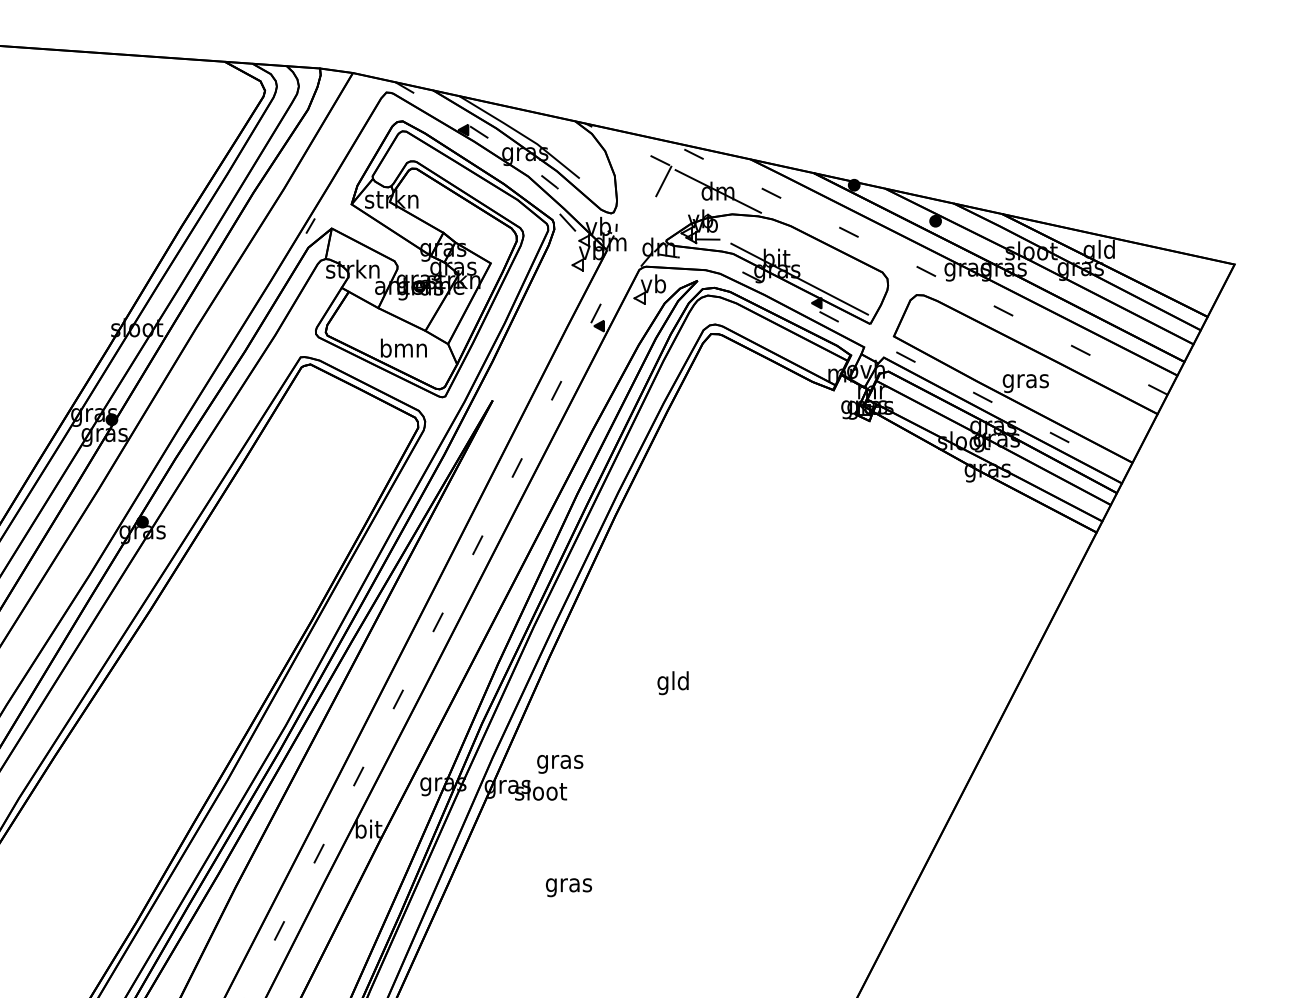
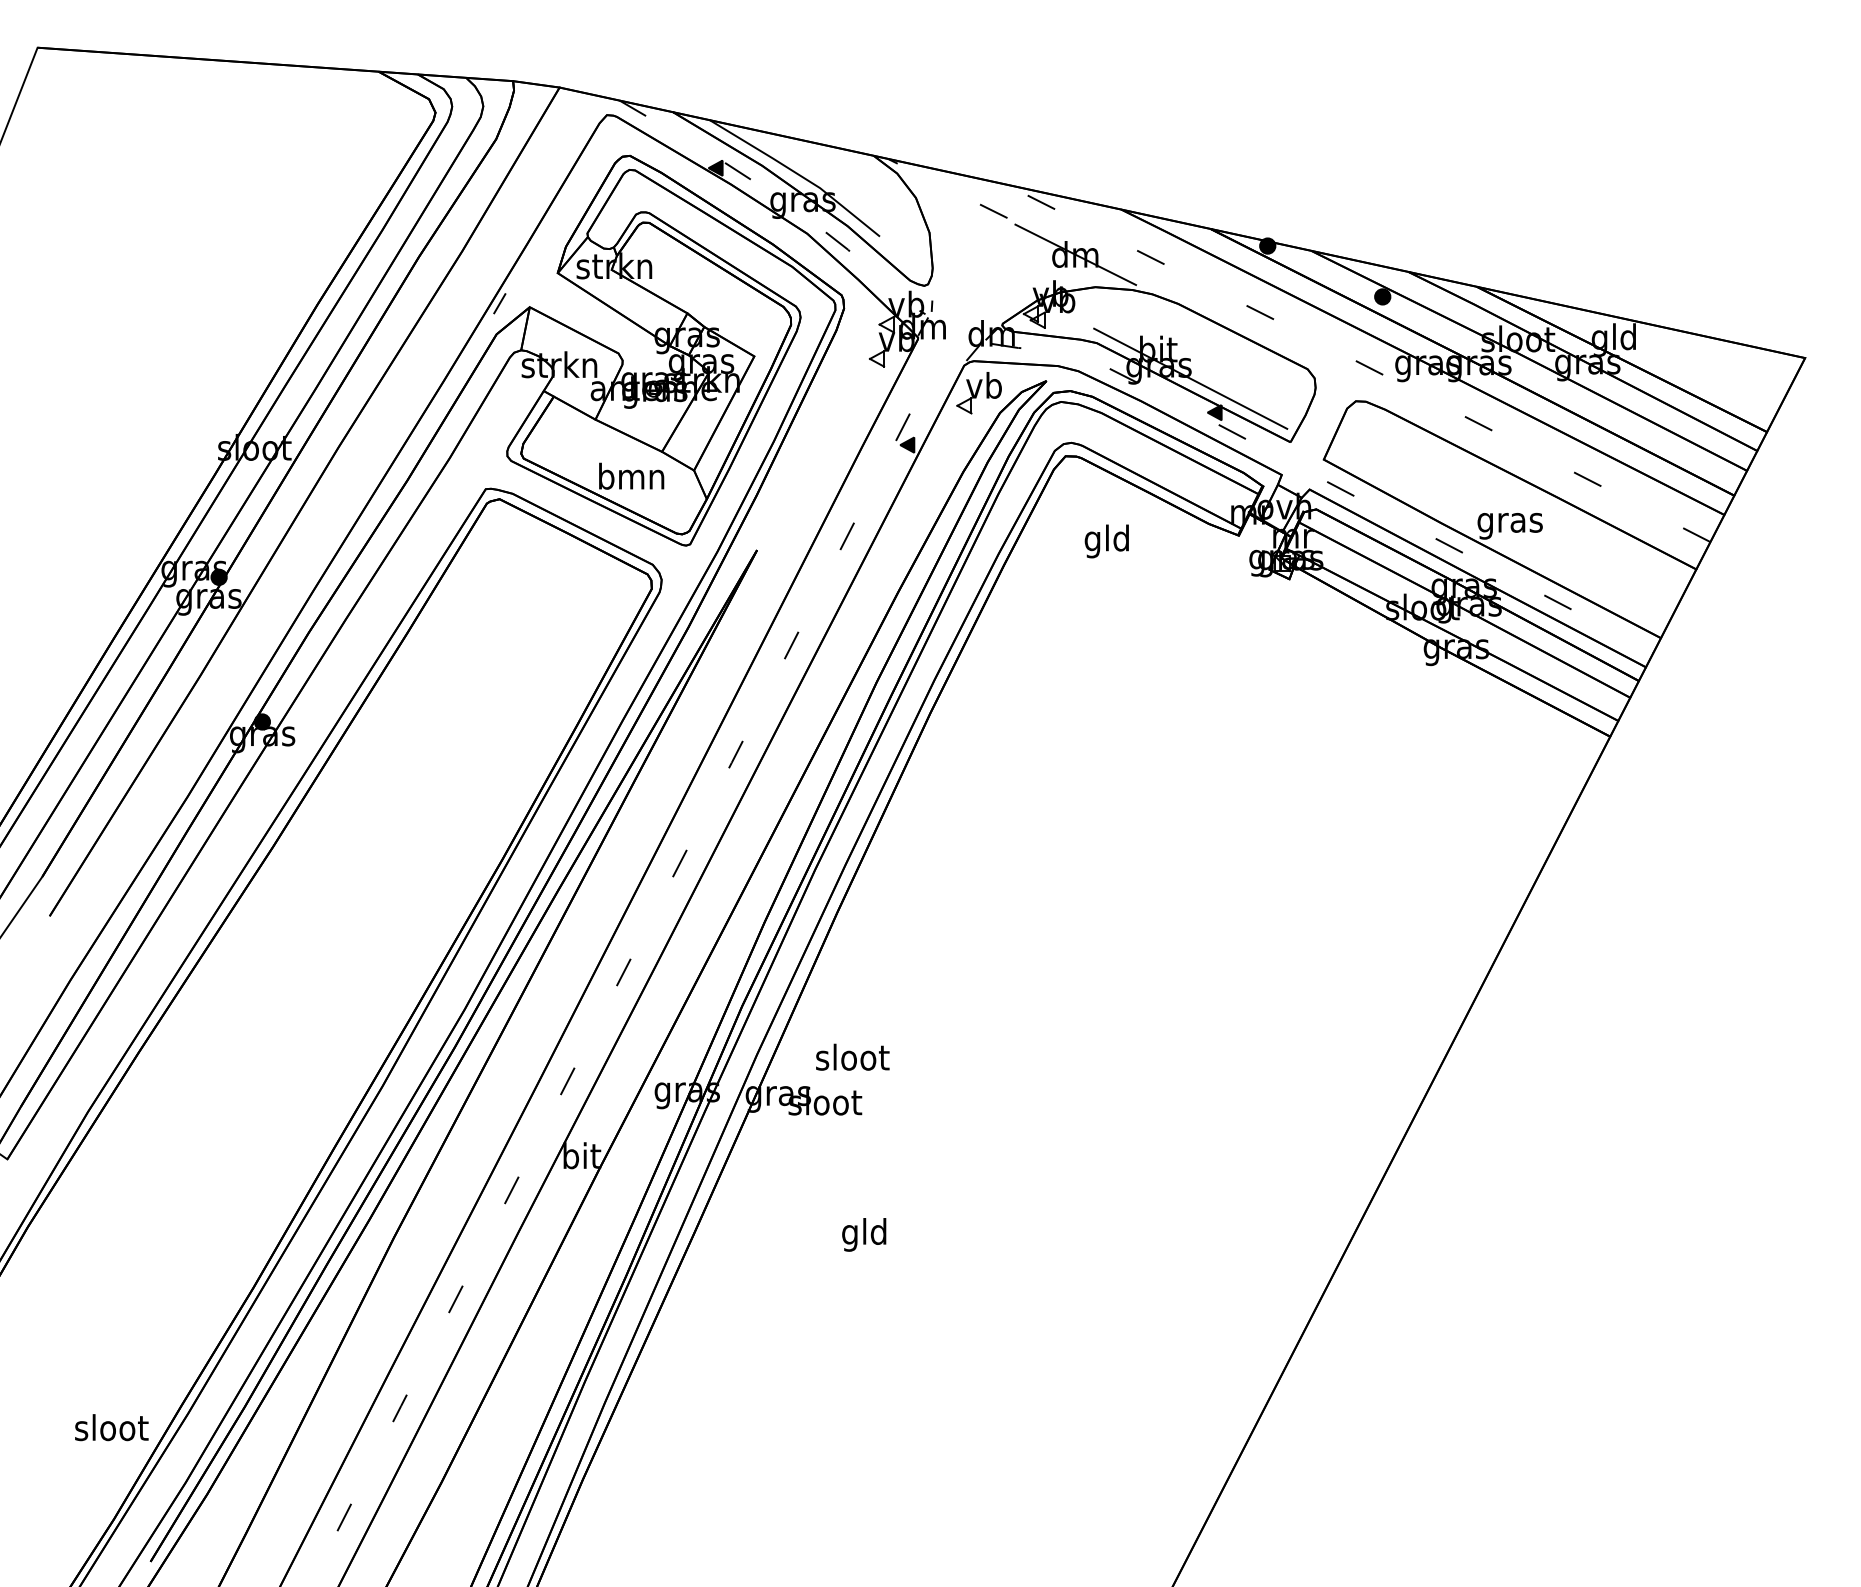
line: (663, 181) -> (998, 240), removed
line: (567, 222) -> (862, 298), removed
line: (708, 239) -> (1061, 322), removed
text: (672, 683) -> (1106, 541), moved
text: (560, 761) -> (852, 1060), gras -> sloot
text: (568, 884) -> (864, 1234), gras -> gld

